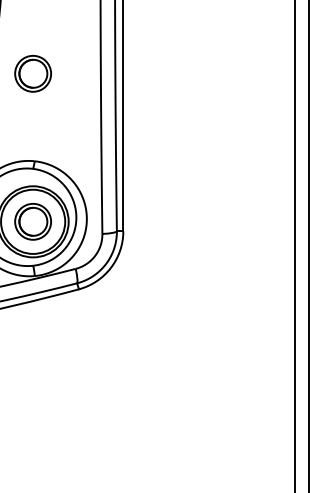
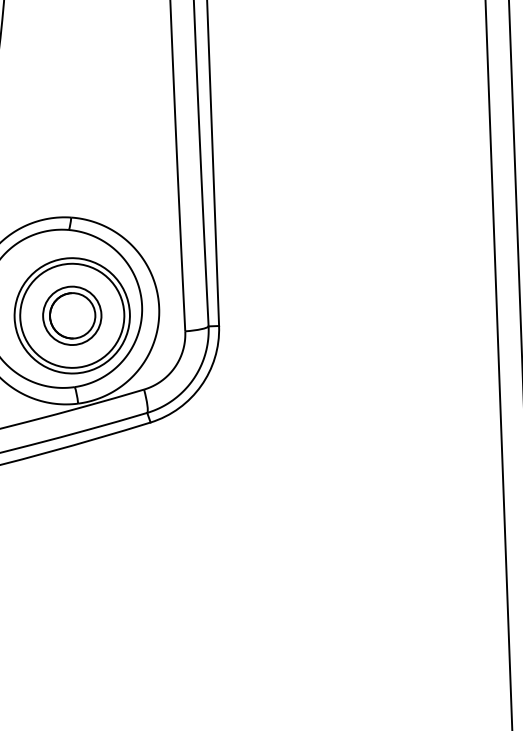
part: (32, 73) -> (62, 75), removed

